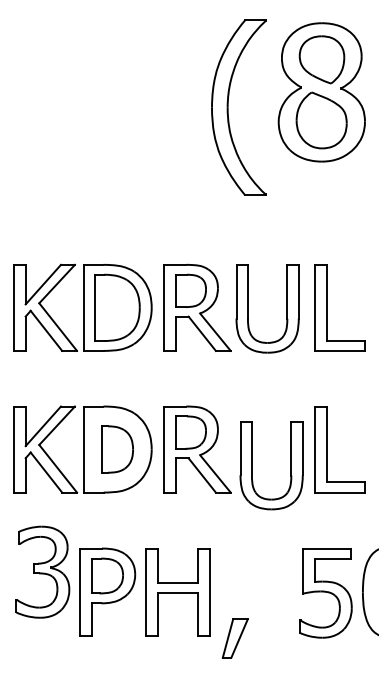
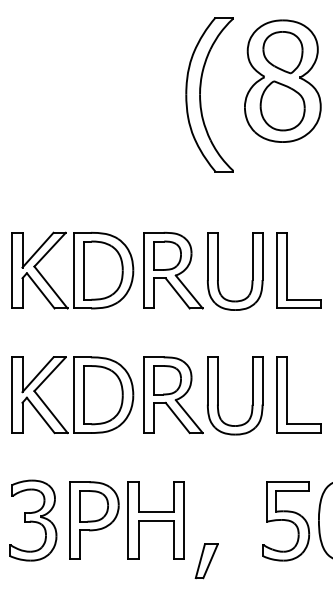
part: (117, 449) -> (103, 395), size x1.43
part: (252, 465) -> (218, 396), moved
part: (42, 571) -> (32, 519), moved

